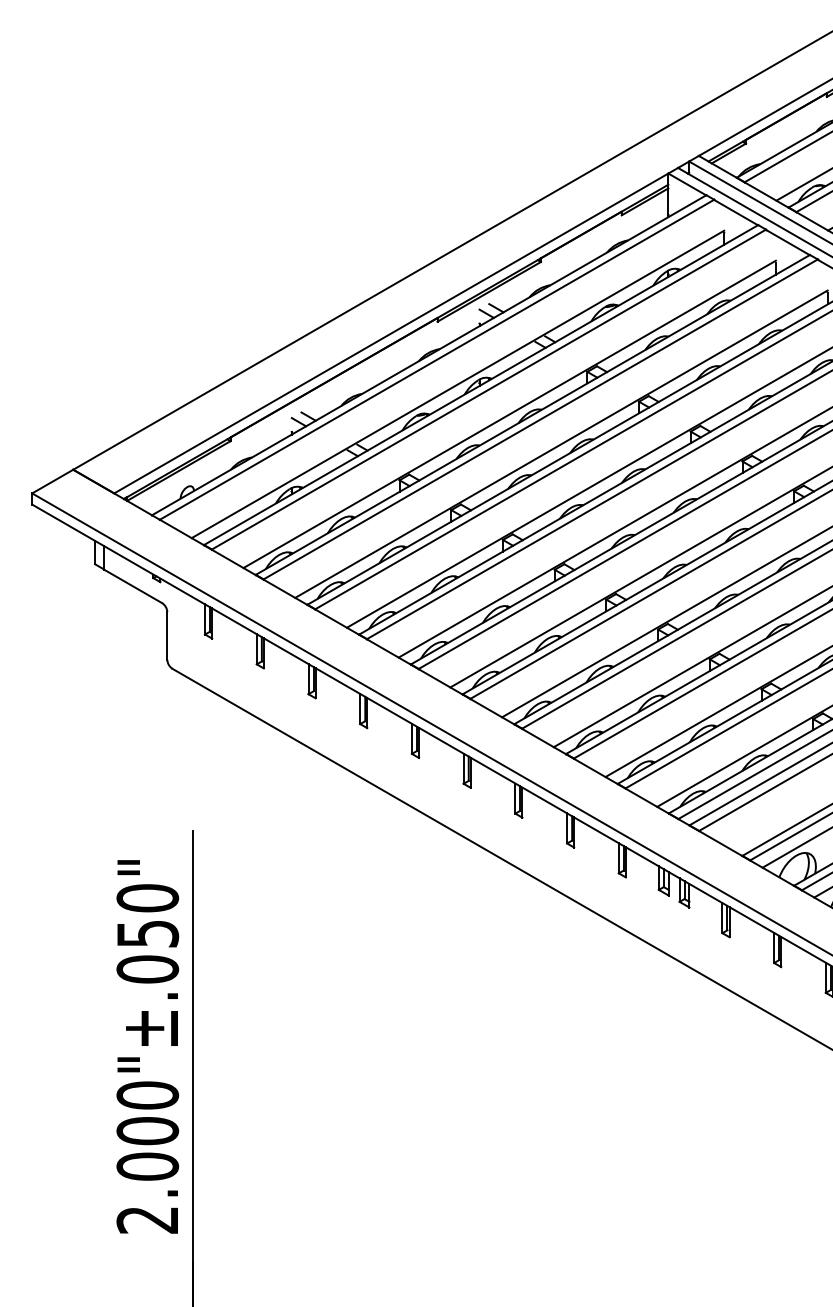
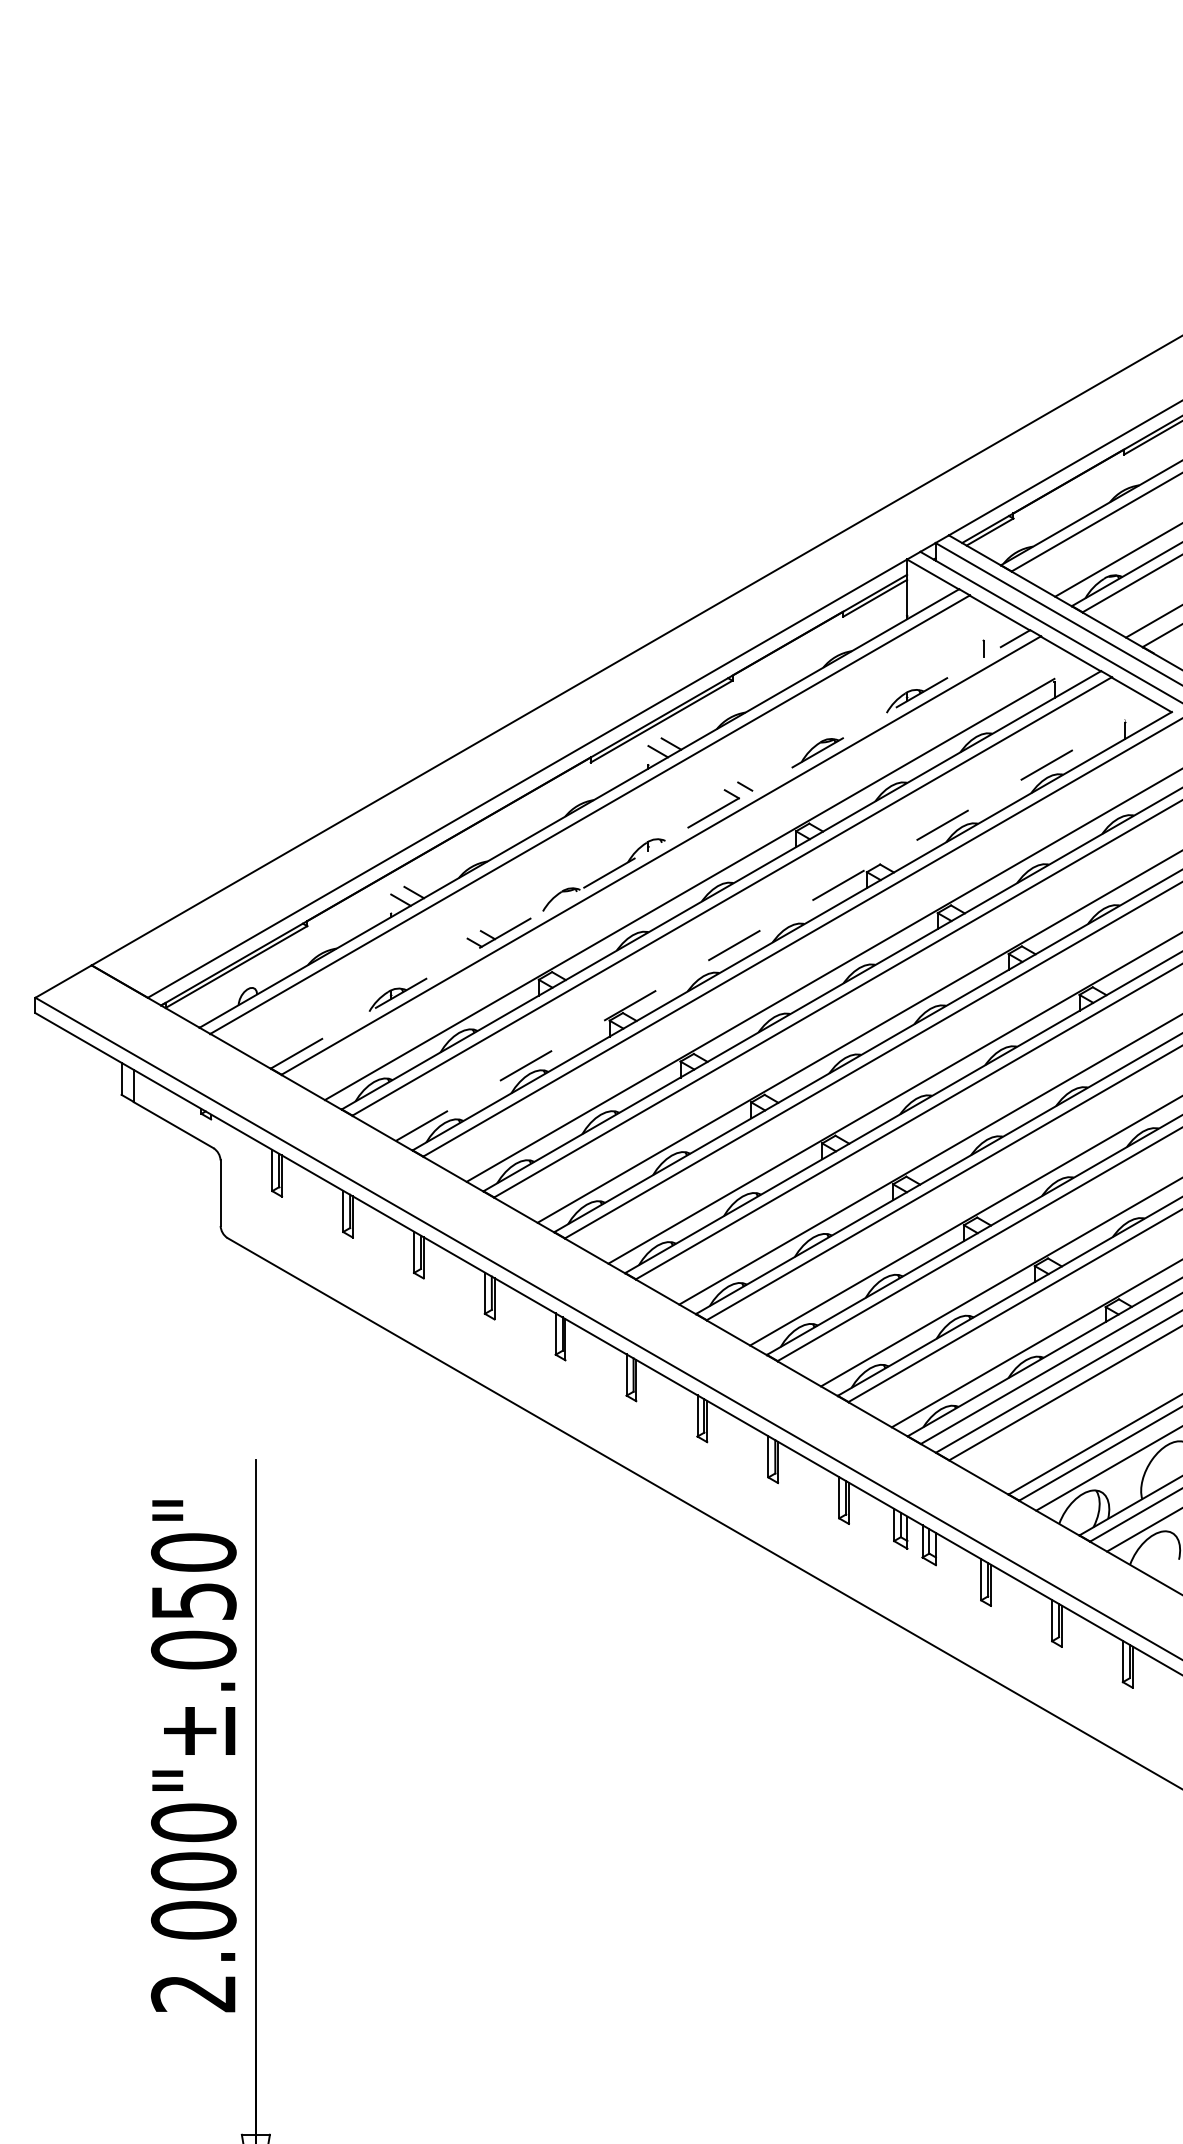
line: (457, 384) -> (618, 848), removed
line: (481, 385) -> (651, 849), solid -> dashed
line: (562, 444) -> (761, 930), solid -> dashed

